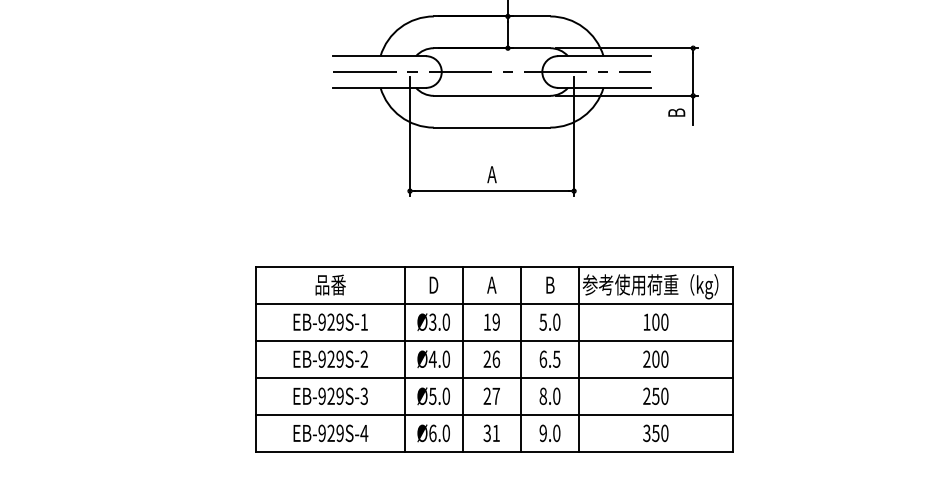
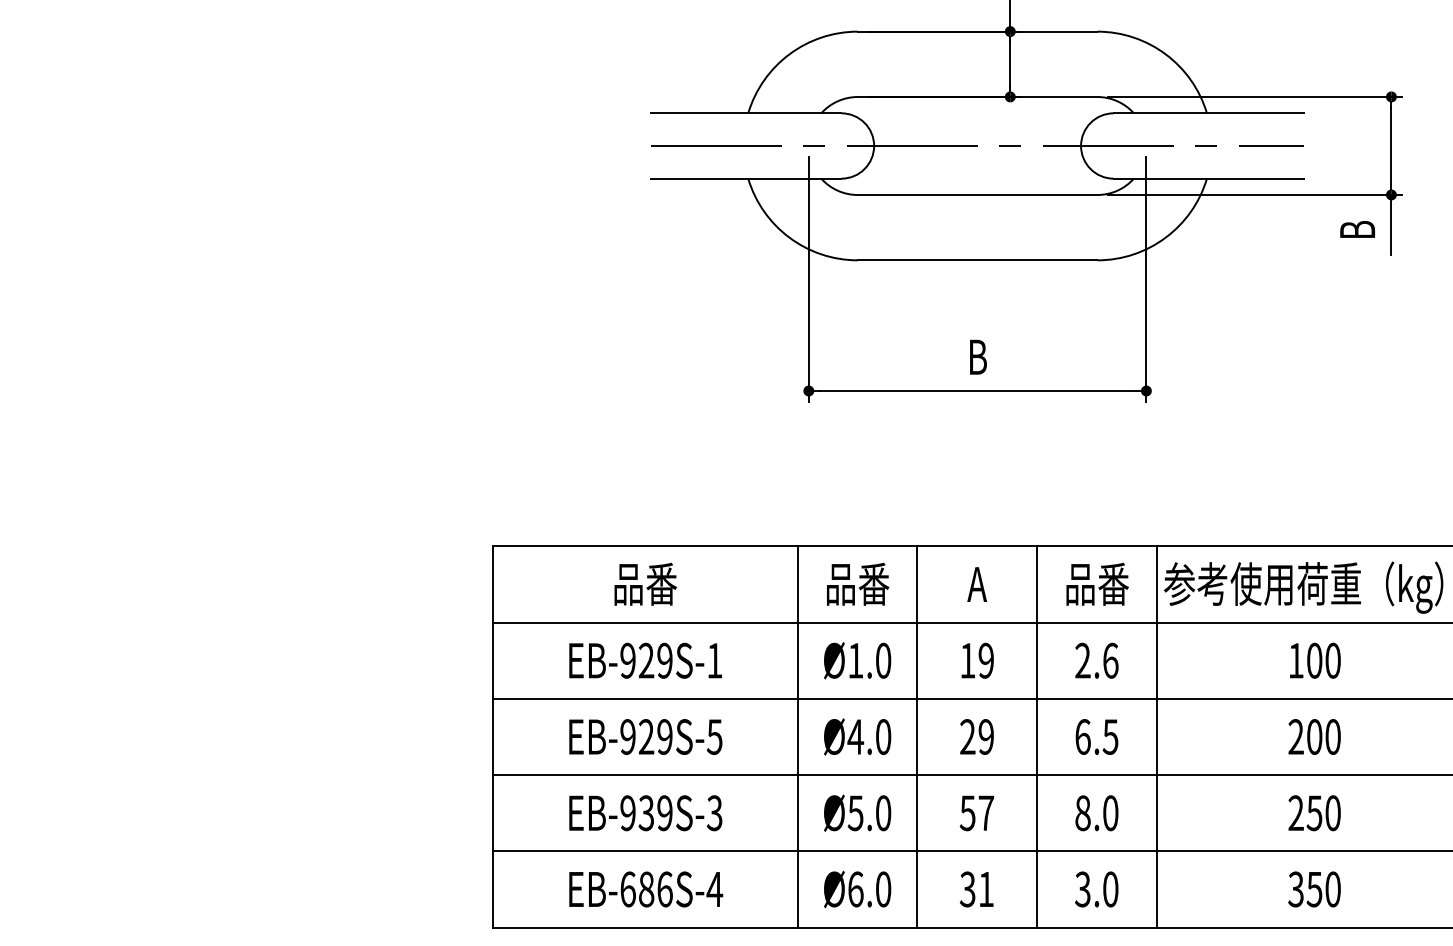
text: (491, 174) -> (976, 356), A -> B
text: (433, 284) -> (857, 583), D -> 品番
text: (550, 284) -> (1097, 583), B -> 品番
text: (432, 321) -> (855, 659), Ø3.0 -> Ø1.0
text: (549, 321) -> (1095, 659), 5.0 -> 2.6
text: (364, 358) -> (715, 735), EB-929S-2 -> EB-929S-5
text: (496, 358) -> (986, 735), 26 -> 29
text: (486, 395) -> (966, 811), 27 -> 57
text: (330, 396) -> (645, 813), EB-929S-3 -> EB-939S-3
text: (330, 433) -> (645, 889), EB-929S-4 -> EB-686S-4
text: (542, 433) -> (1081, 889), 9.0 -> 3.0

